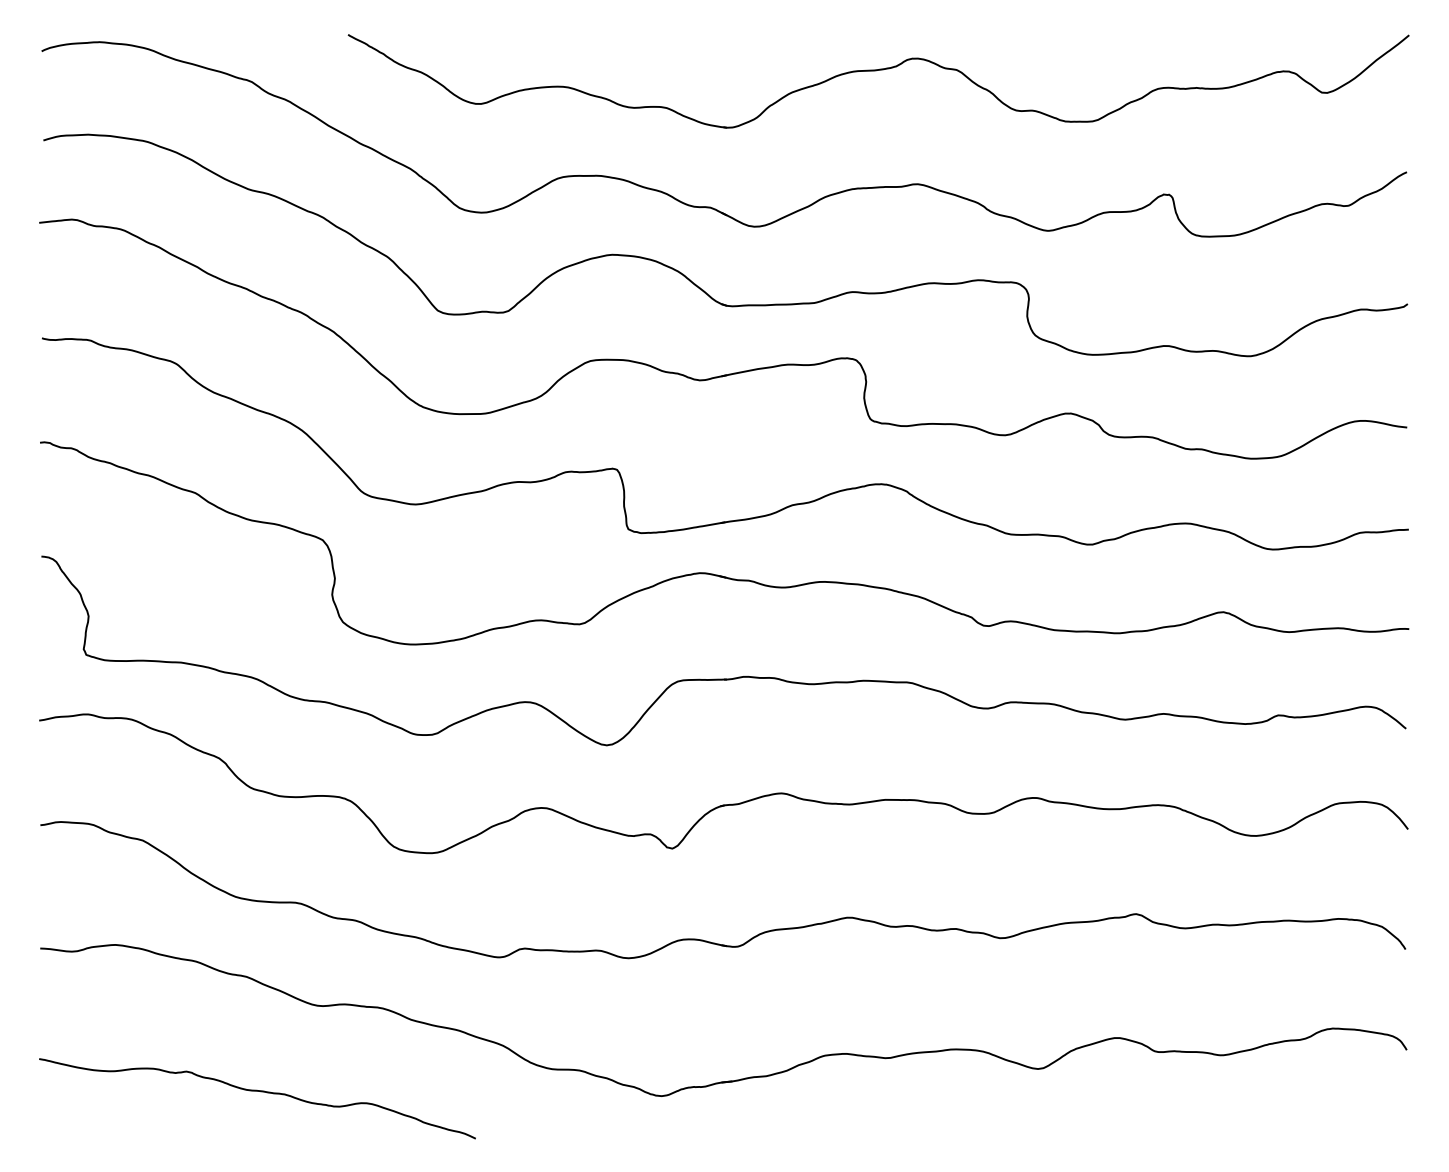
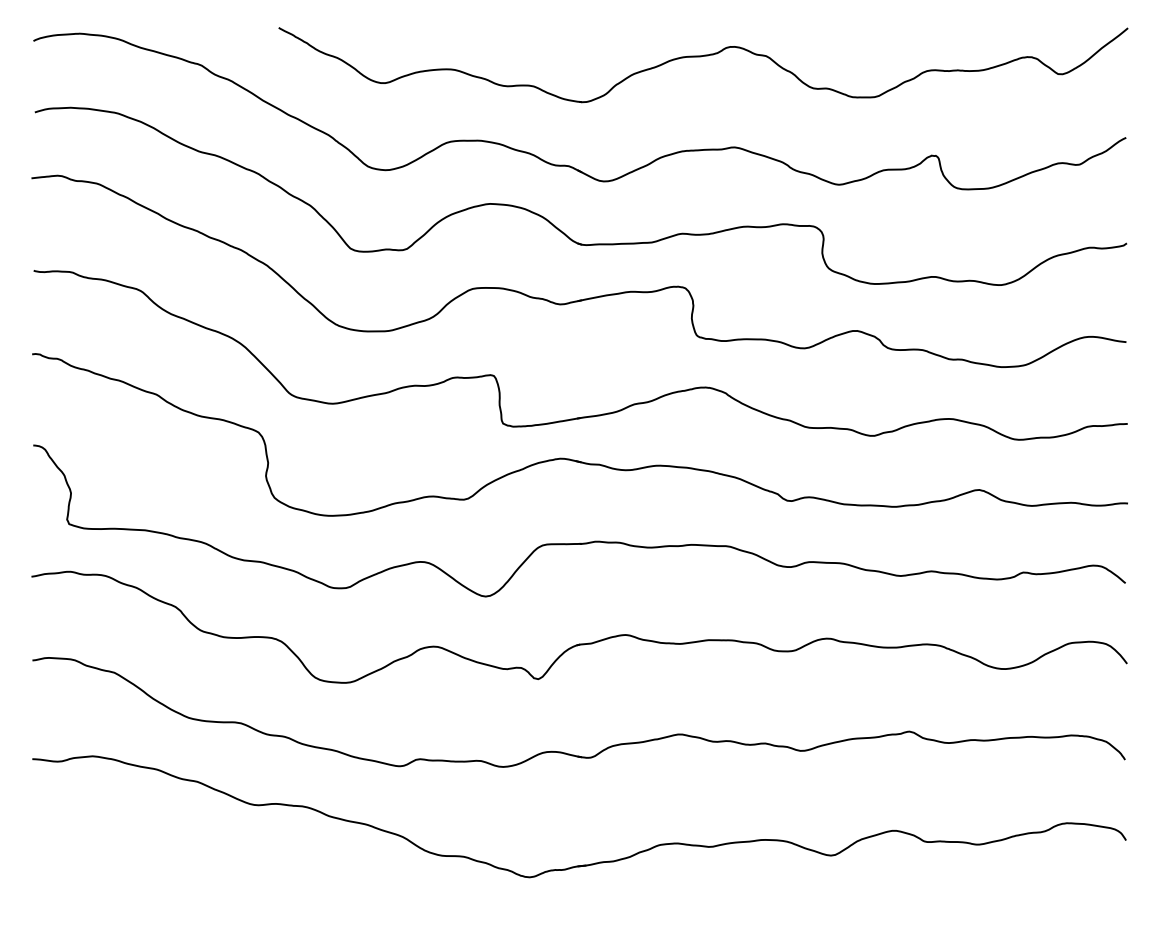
curve: (260, 1092) -> (208, 874), removed

